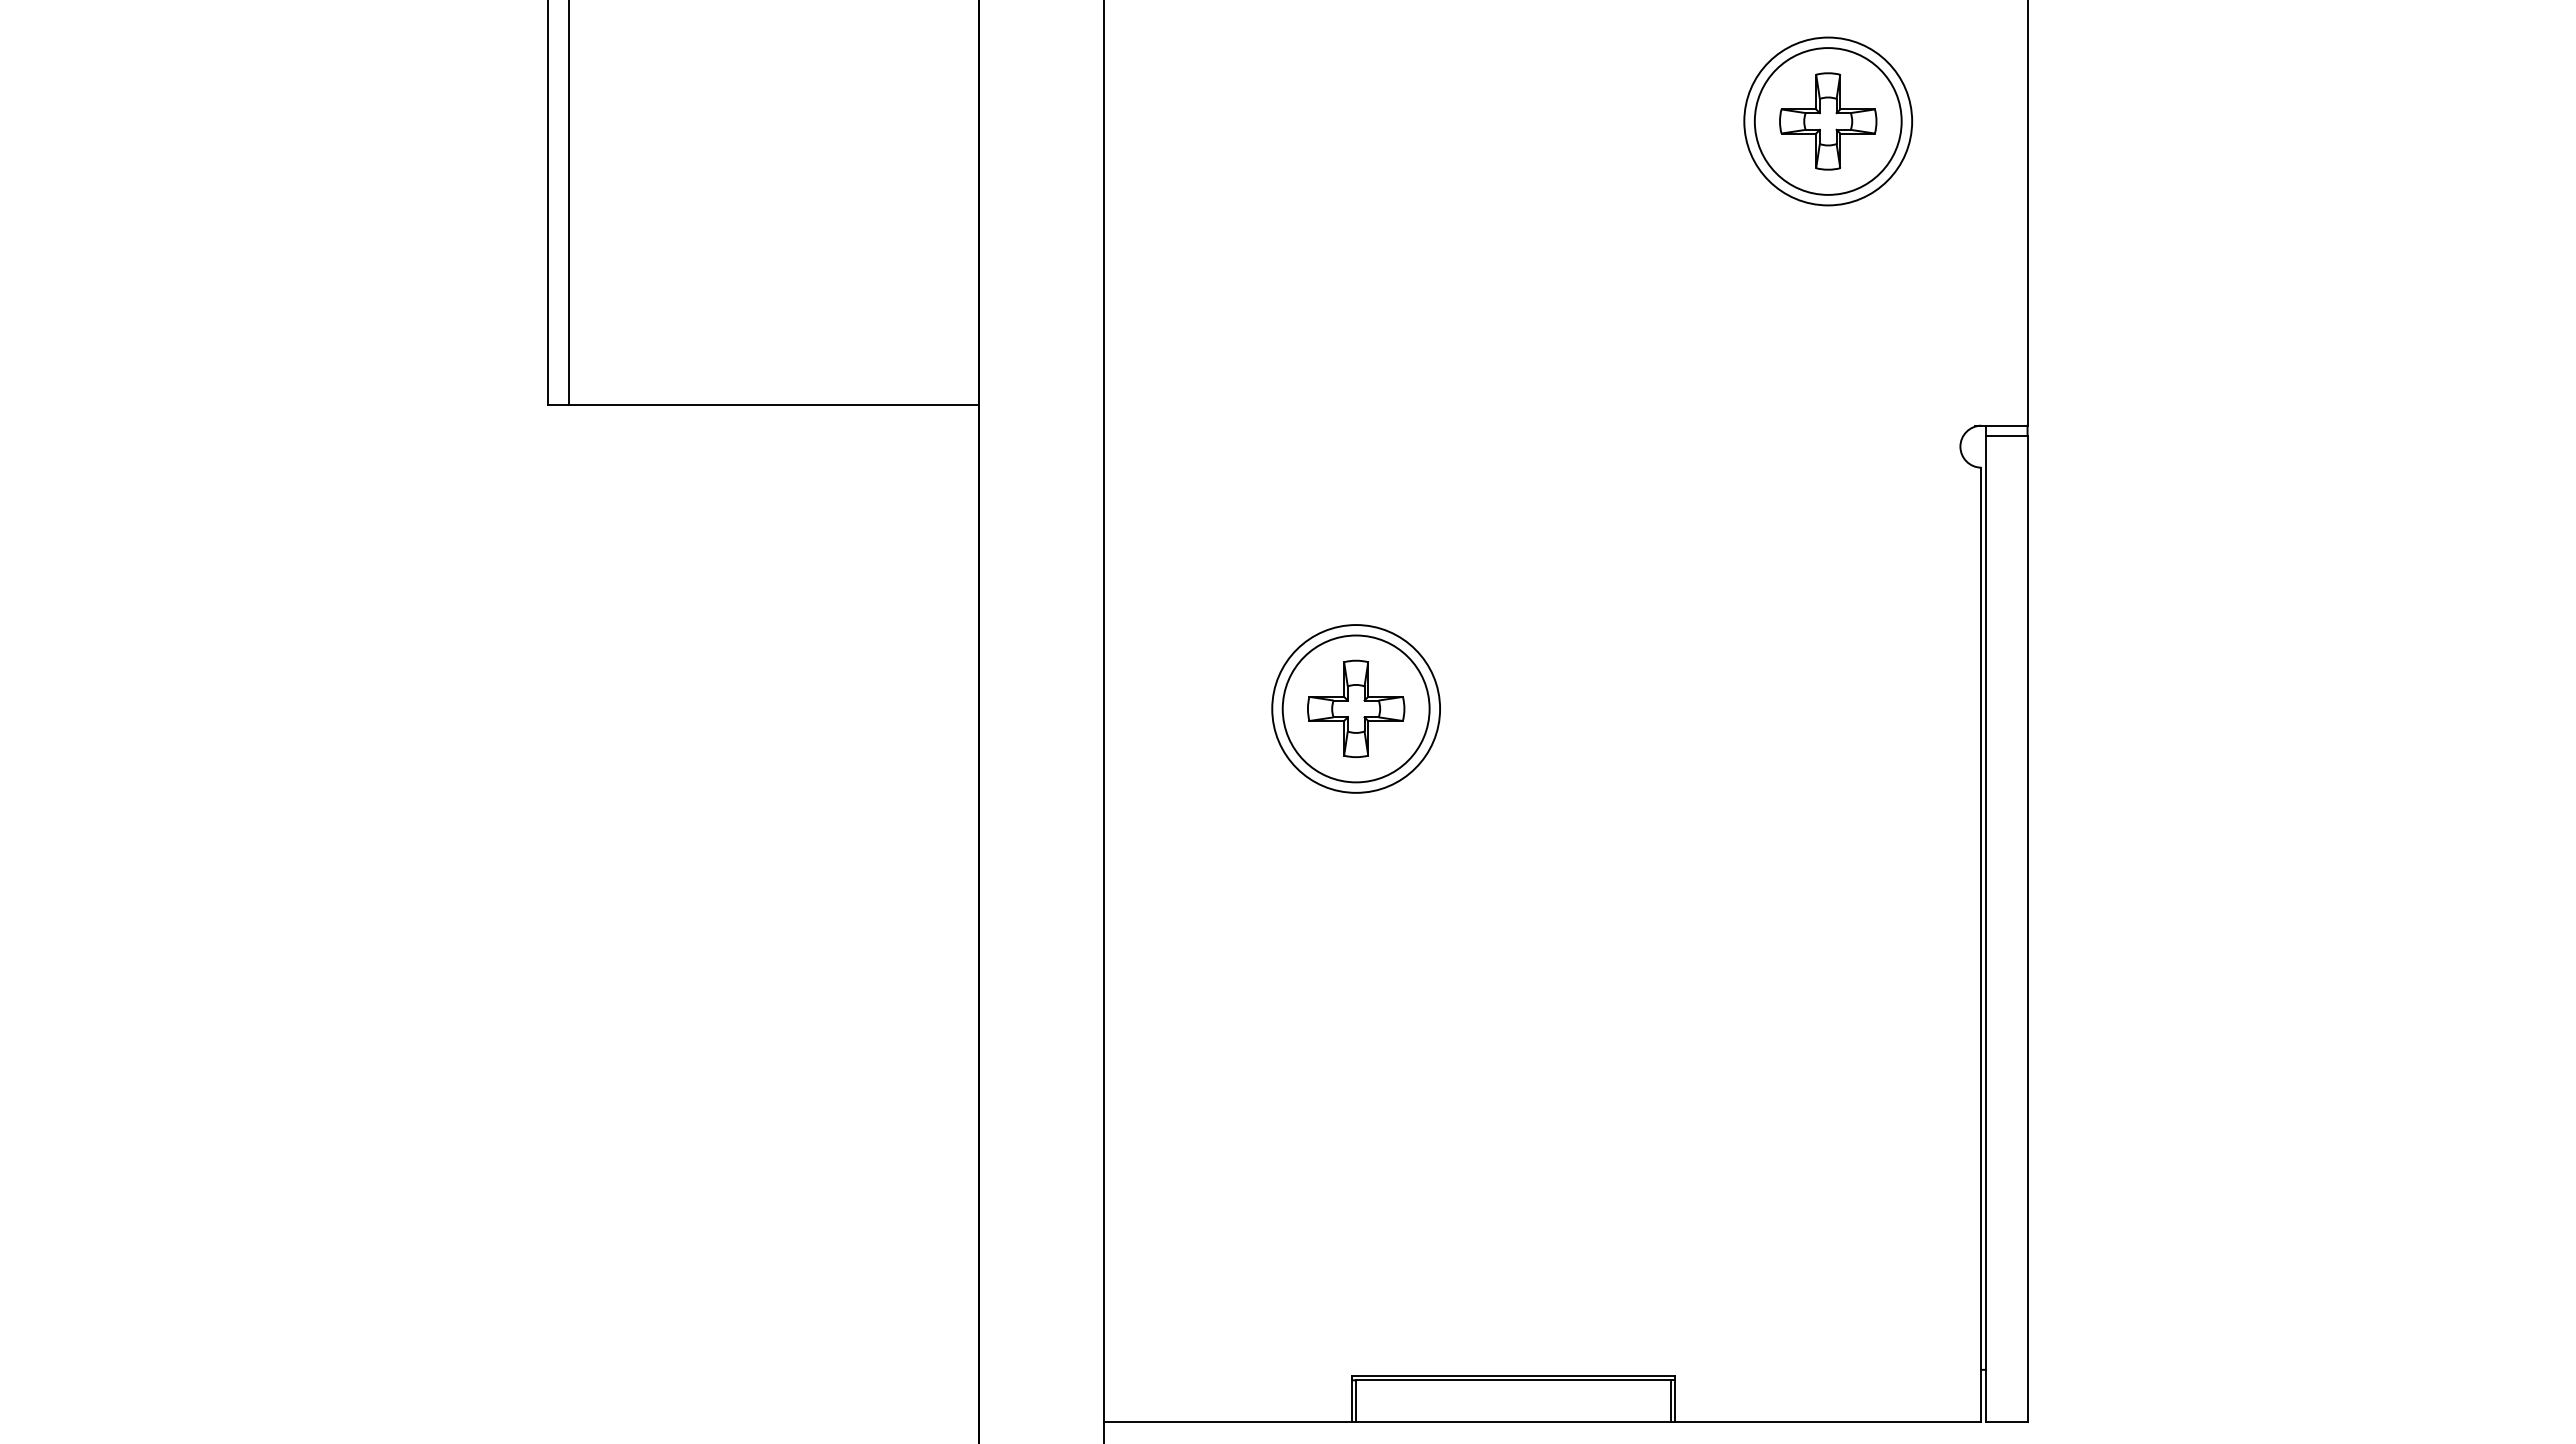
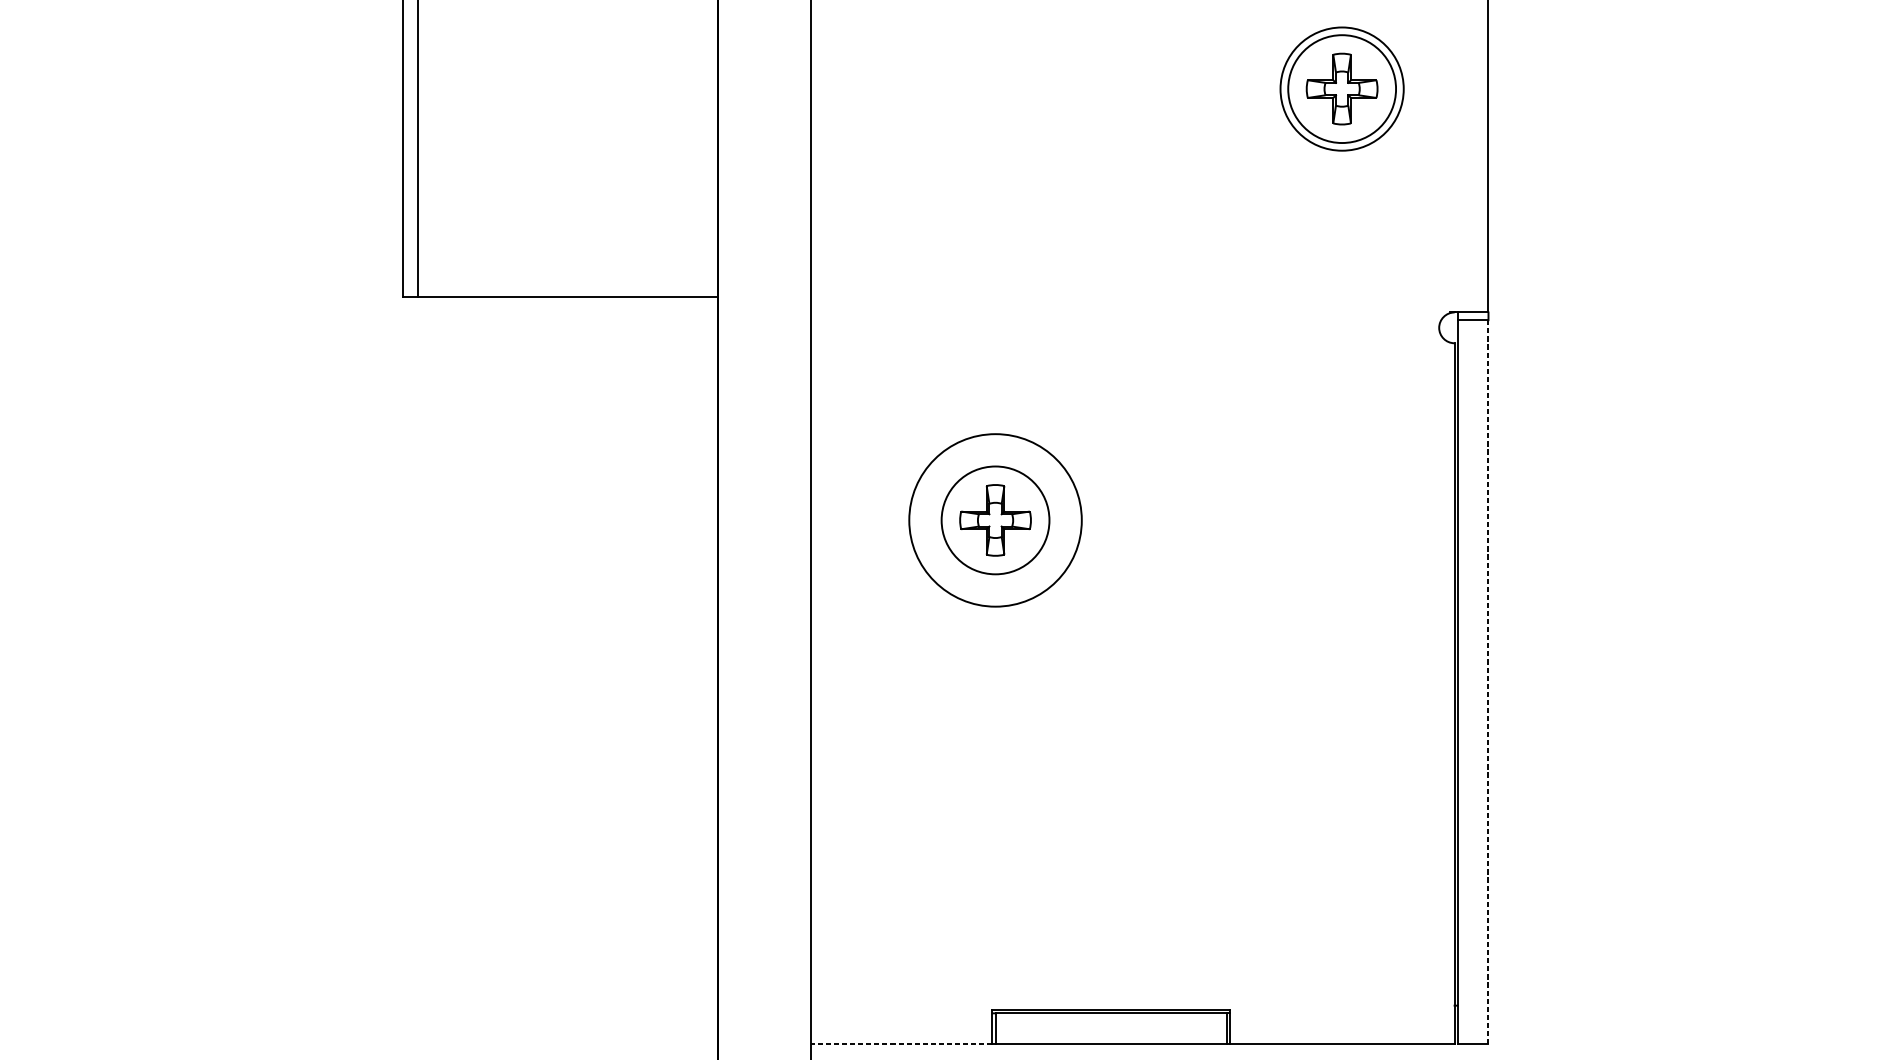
circle: (1356, 708) -> (995, 520), size x1.4
line: (2027, 928) -> (1488, 681), solid -> dashed
line: (1228, 1422) -> (901, 1044), solid -> dashed

